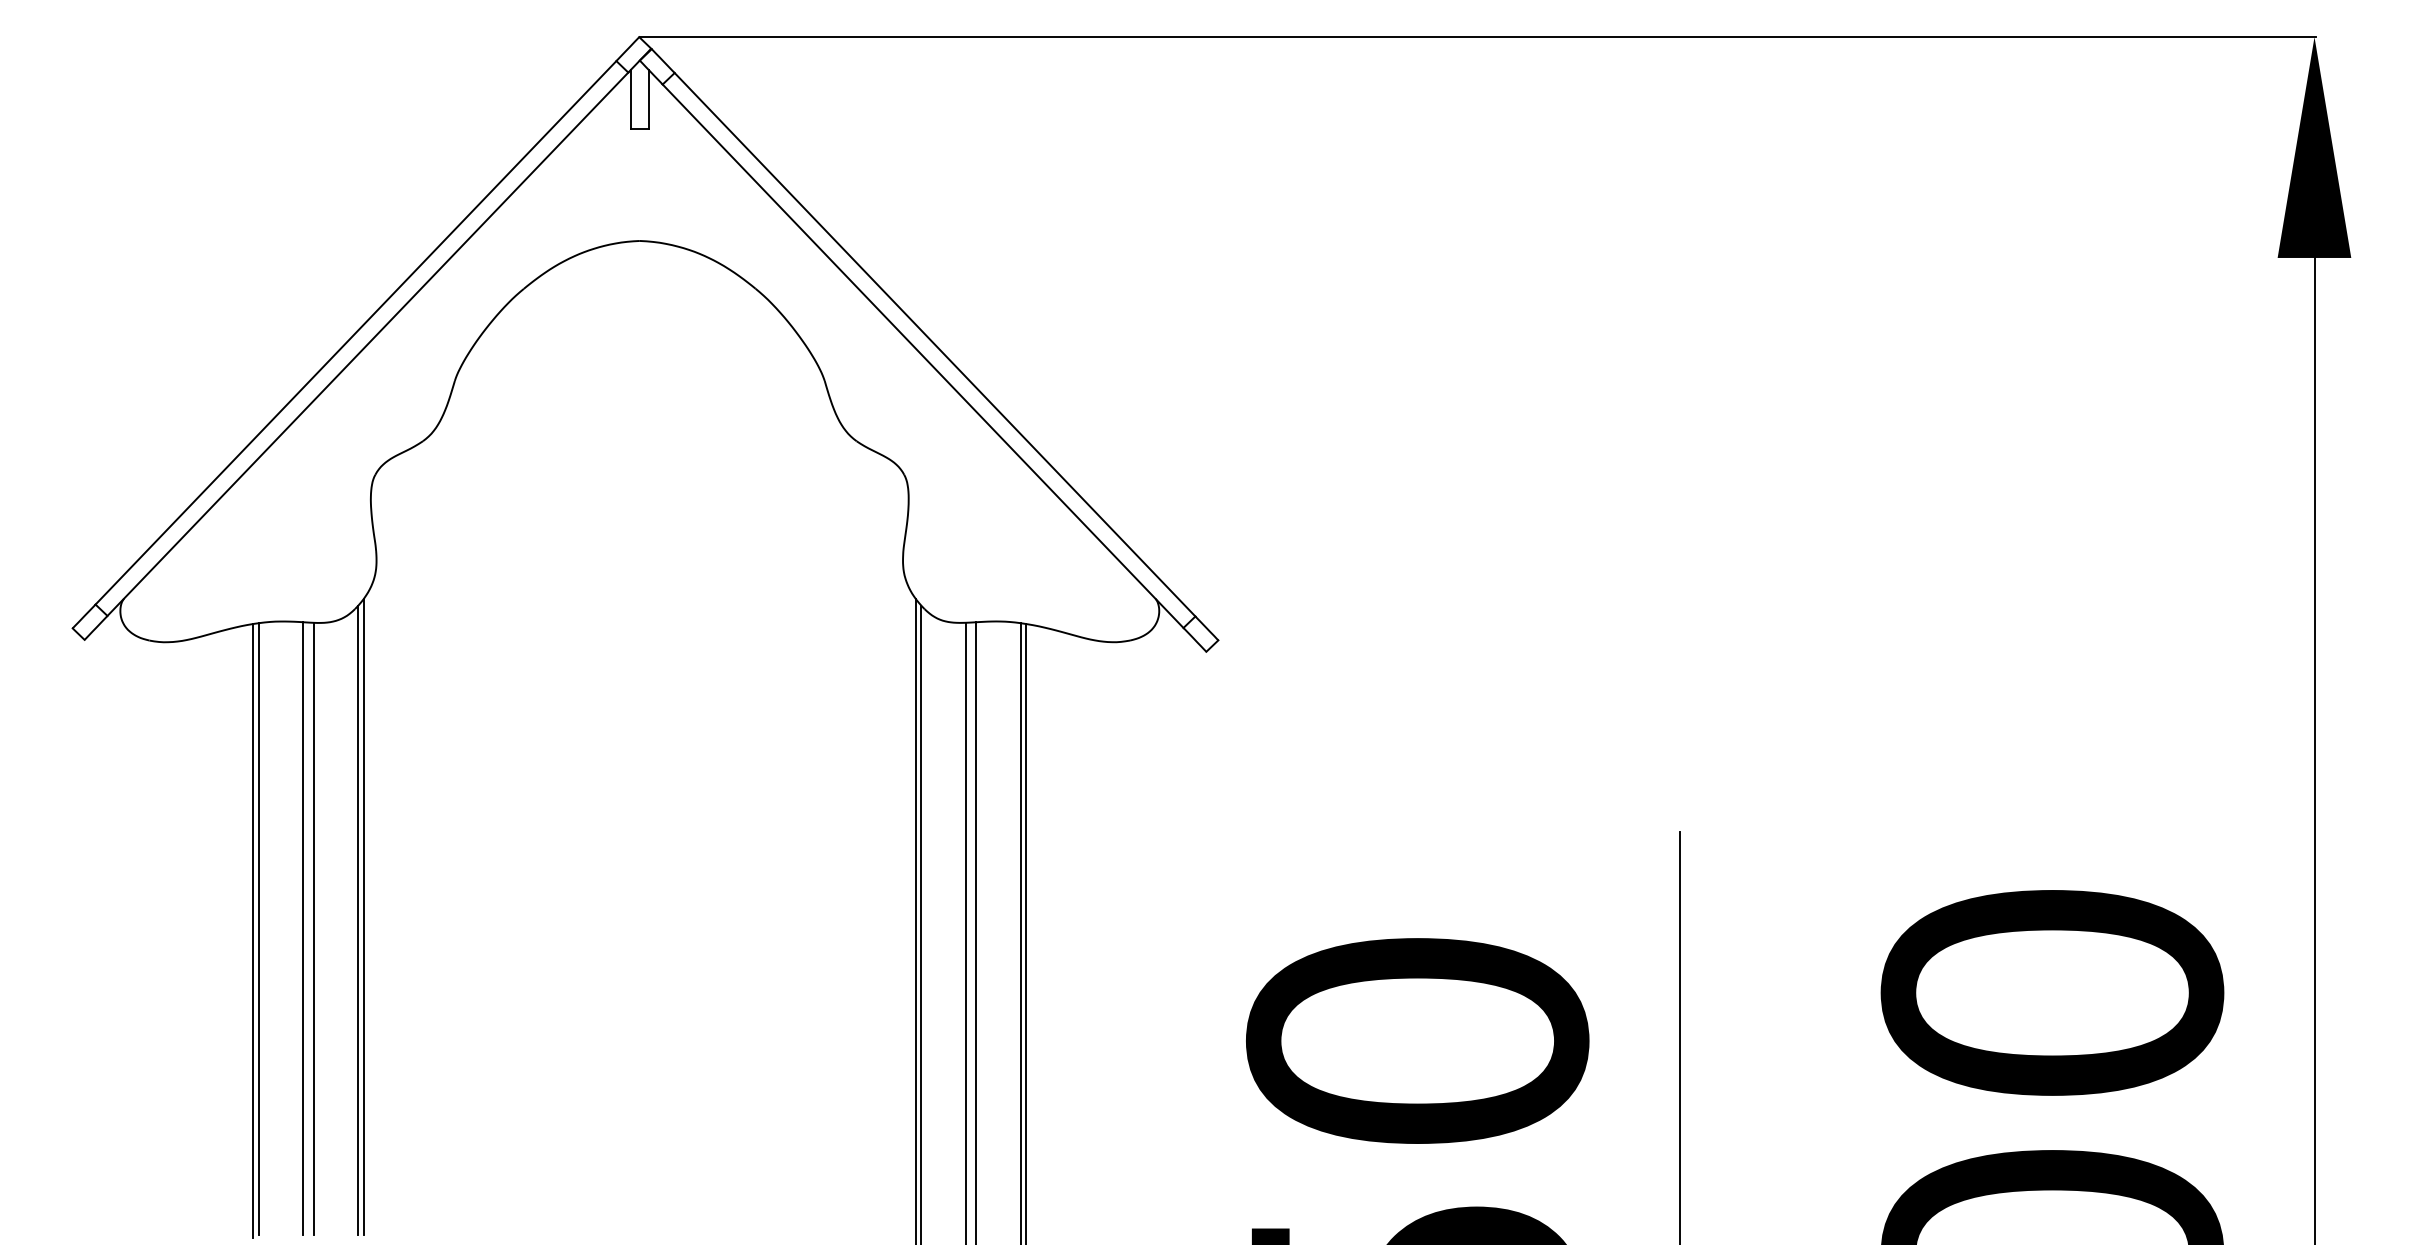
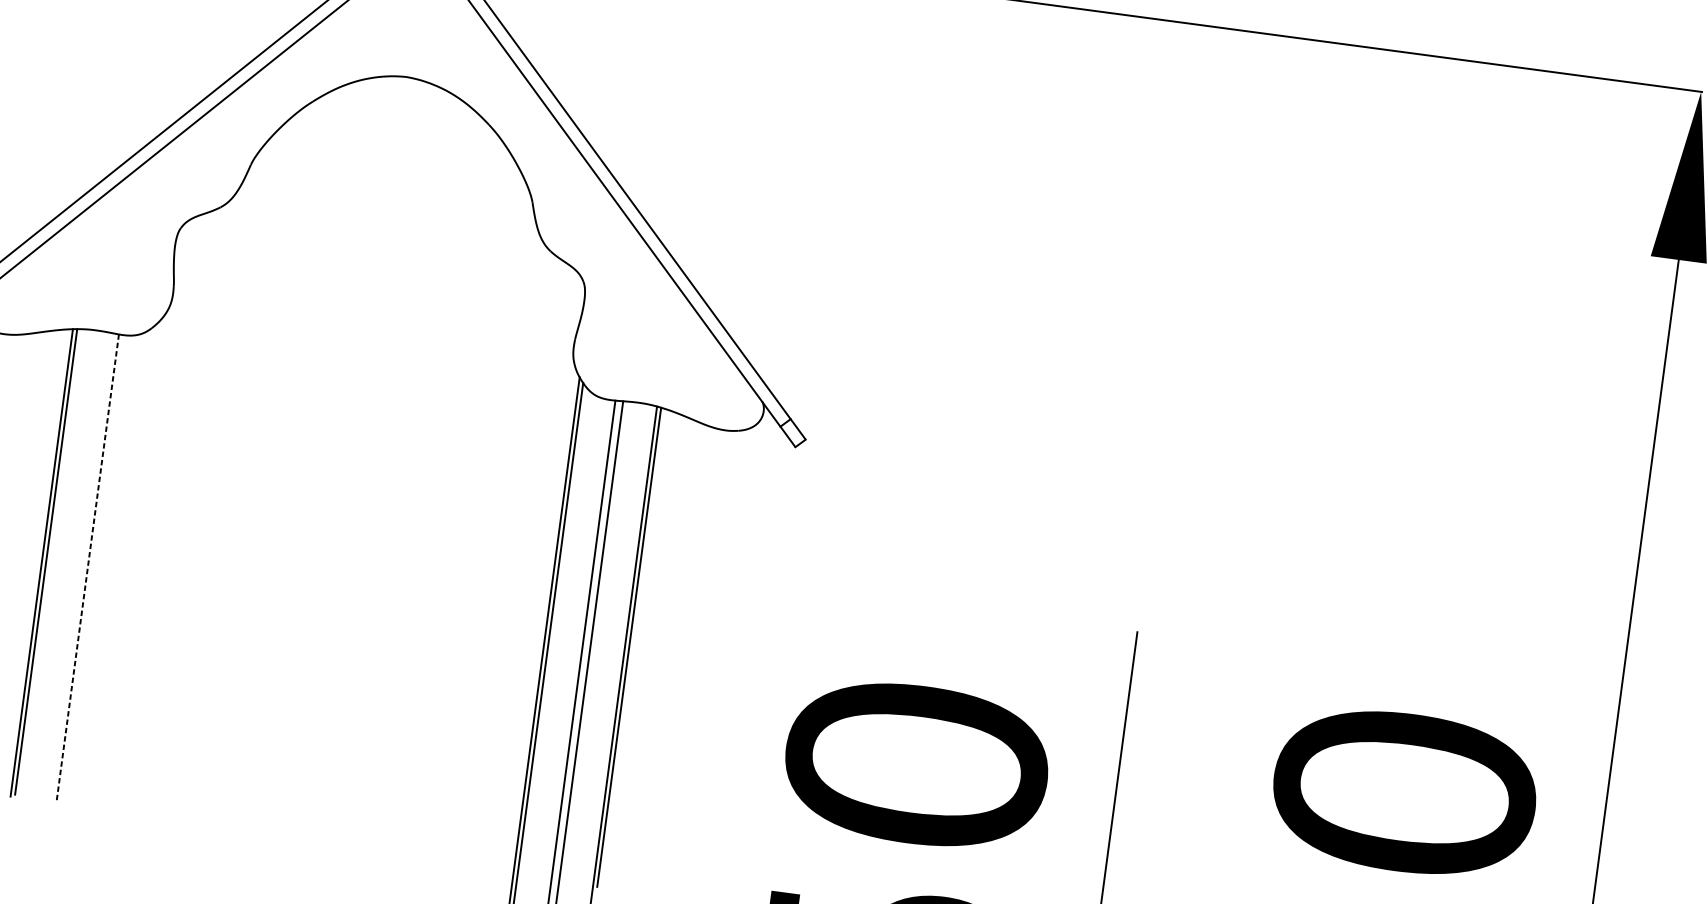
line: (363, 916) -> (127, 563), removed
line: (358, 919) -> (122, 564), removed
line: (303, 928) -> (80, 566), removed
line: (313, 929) -> (87, 567), solid -> dashed

